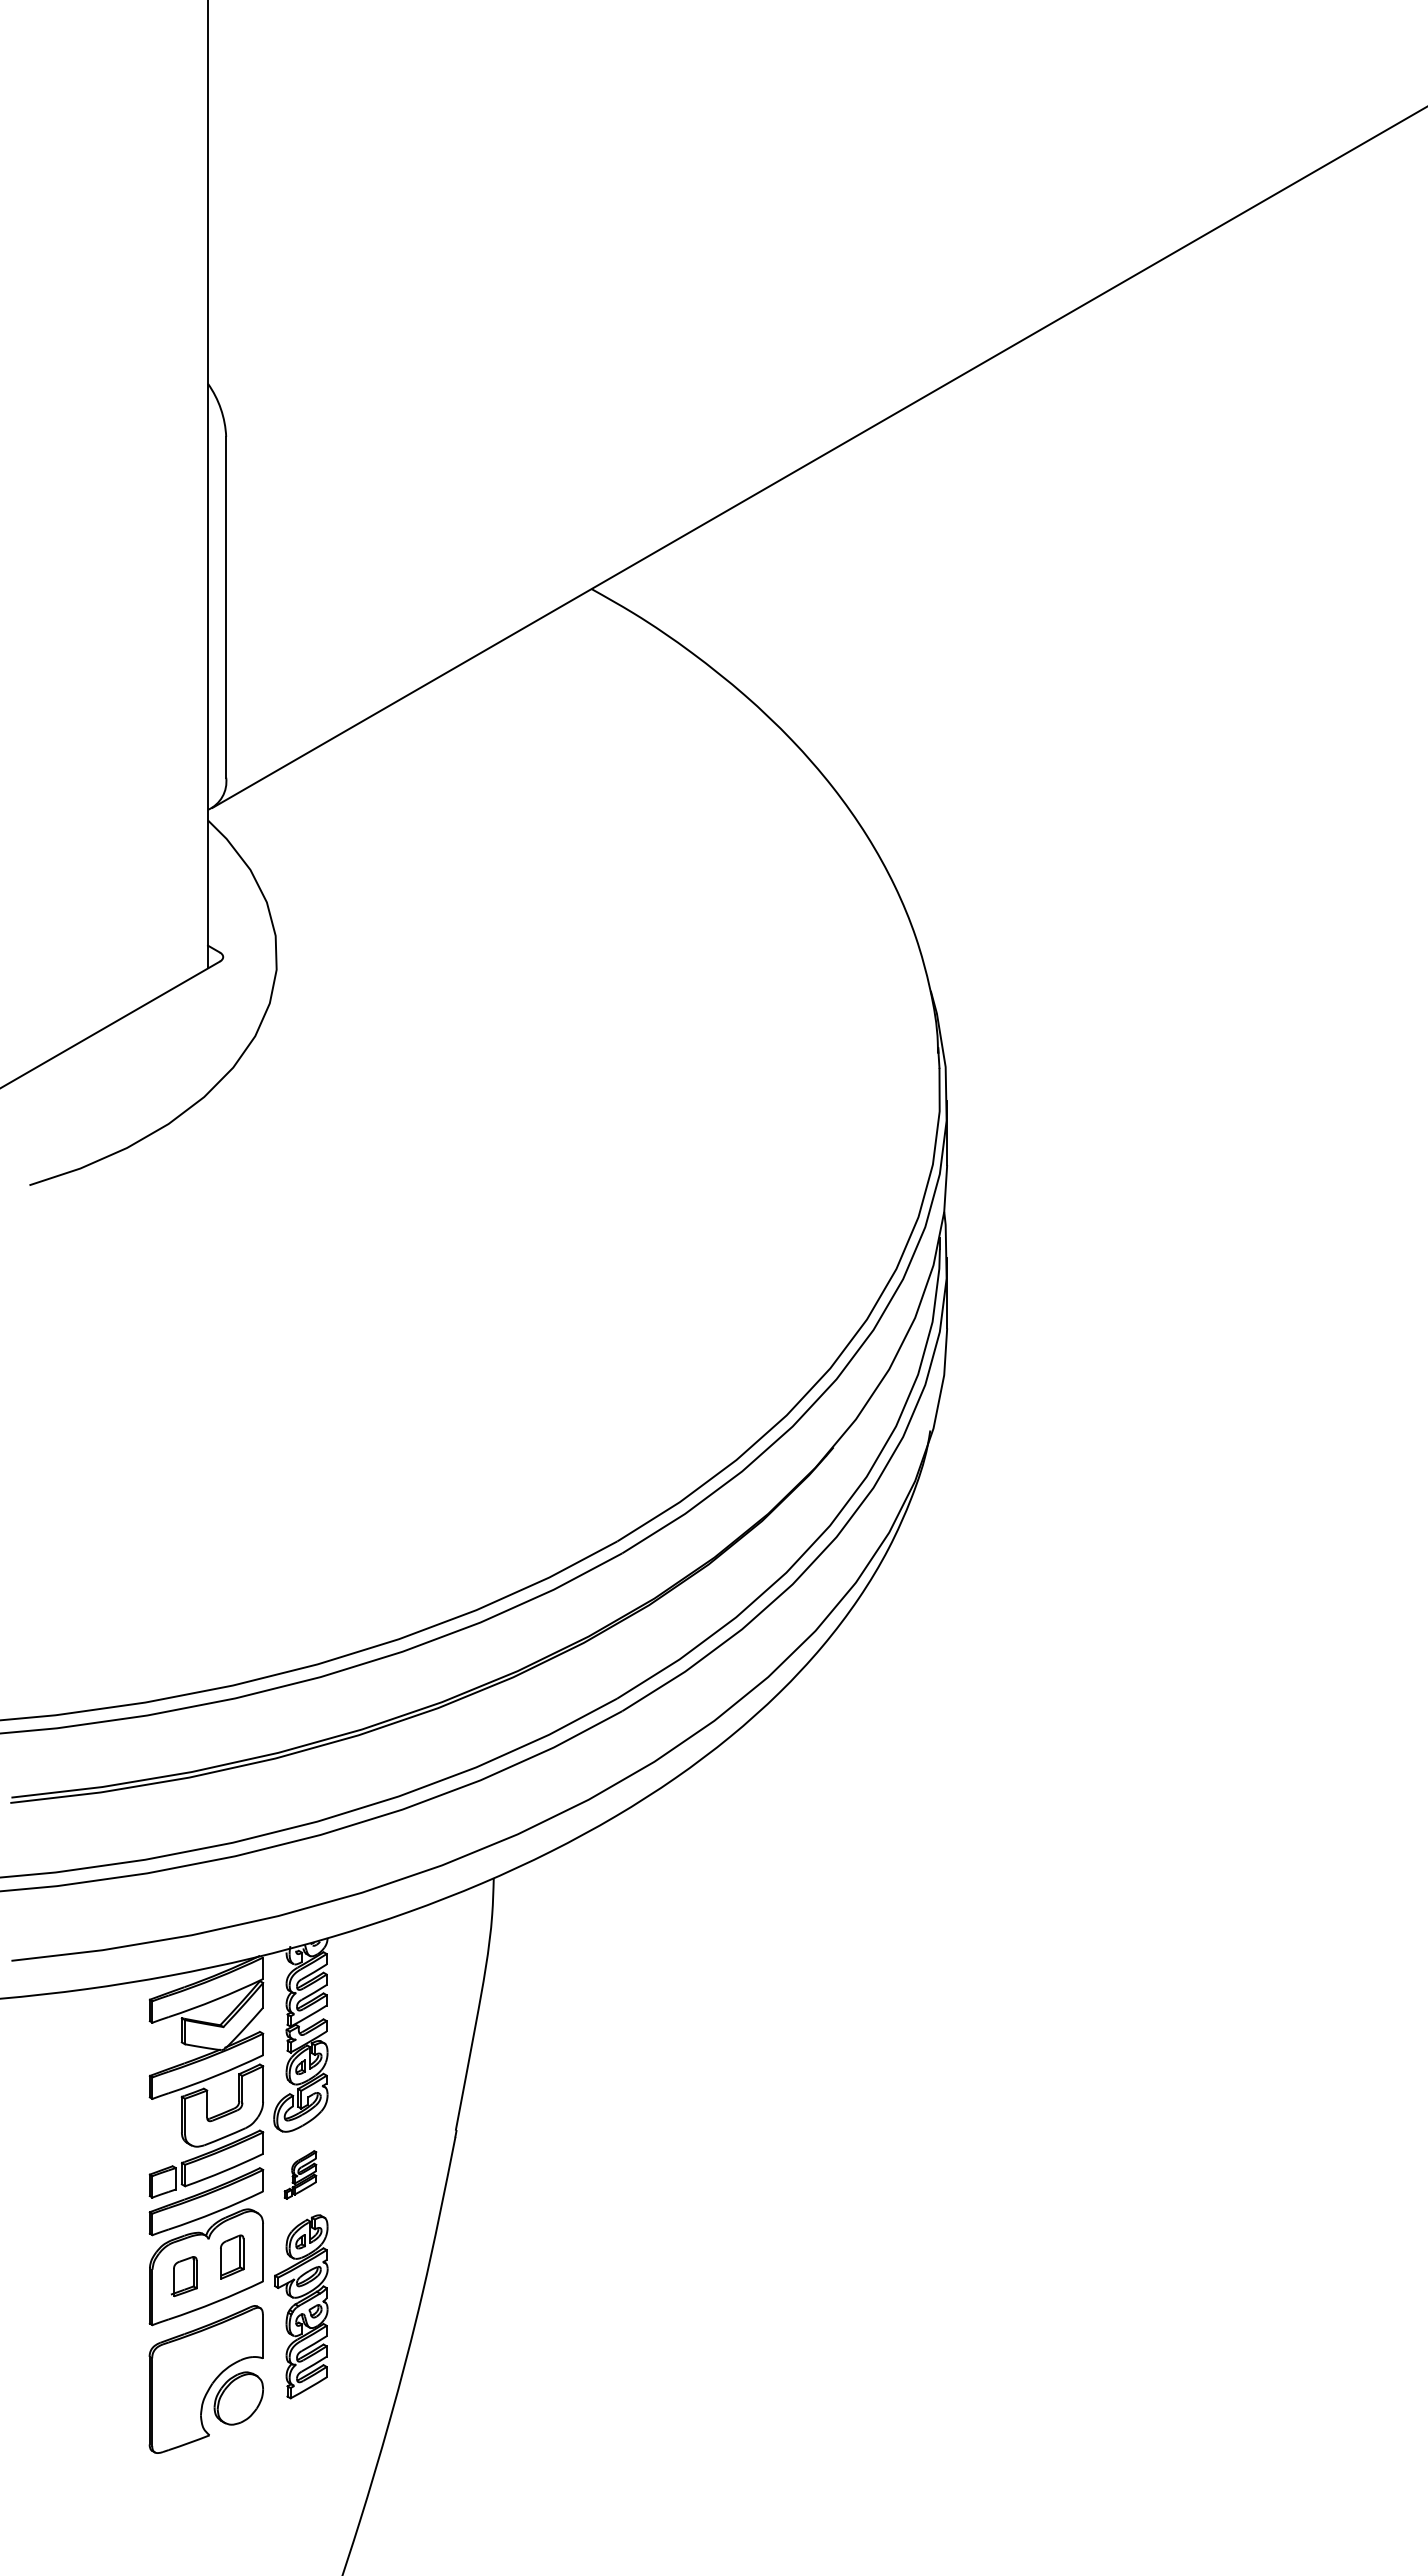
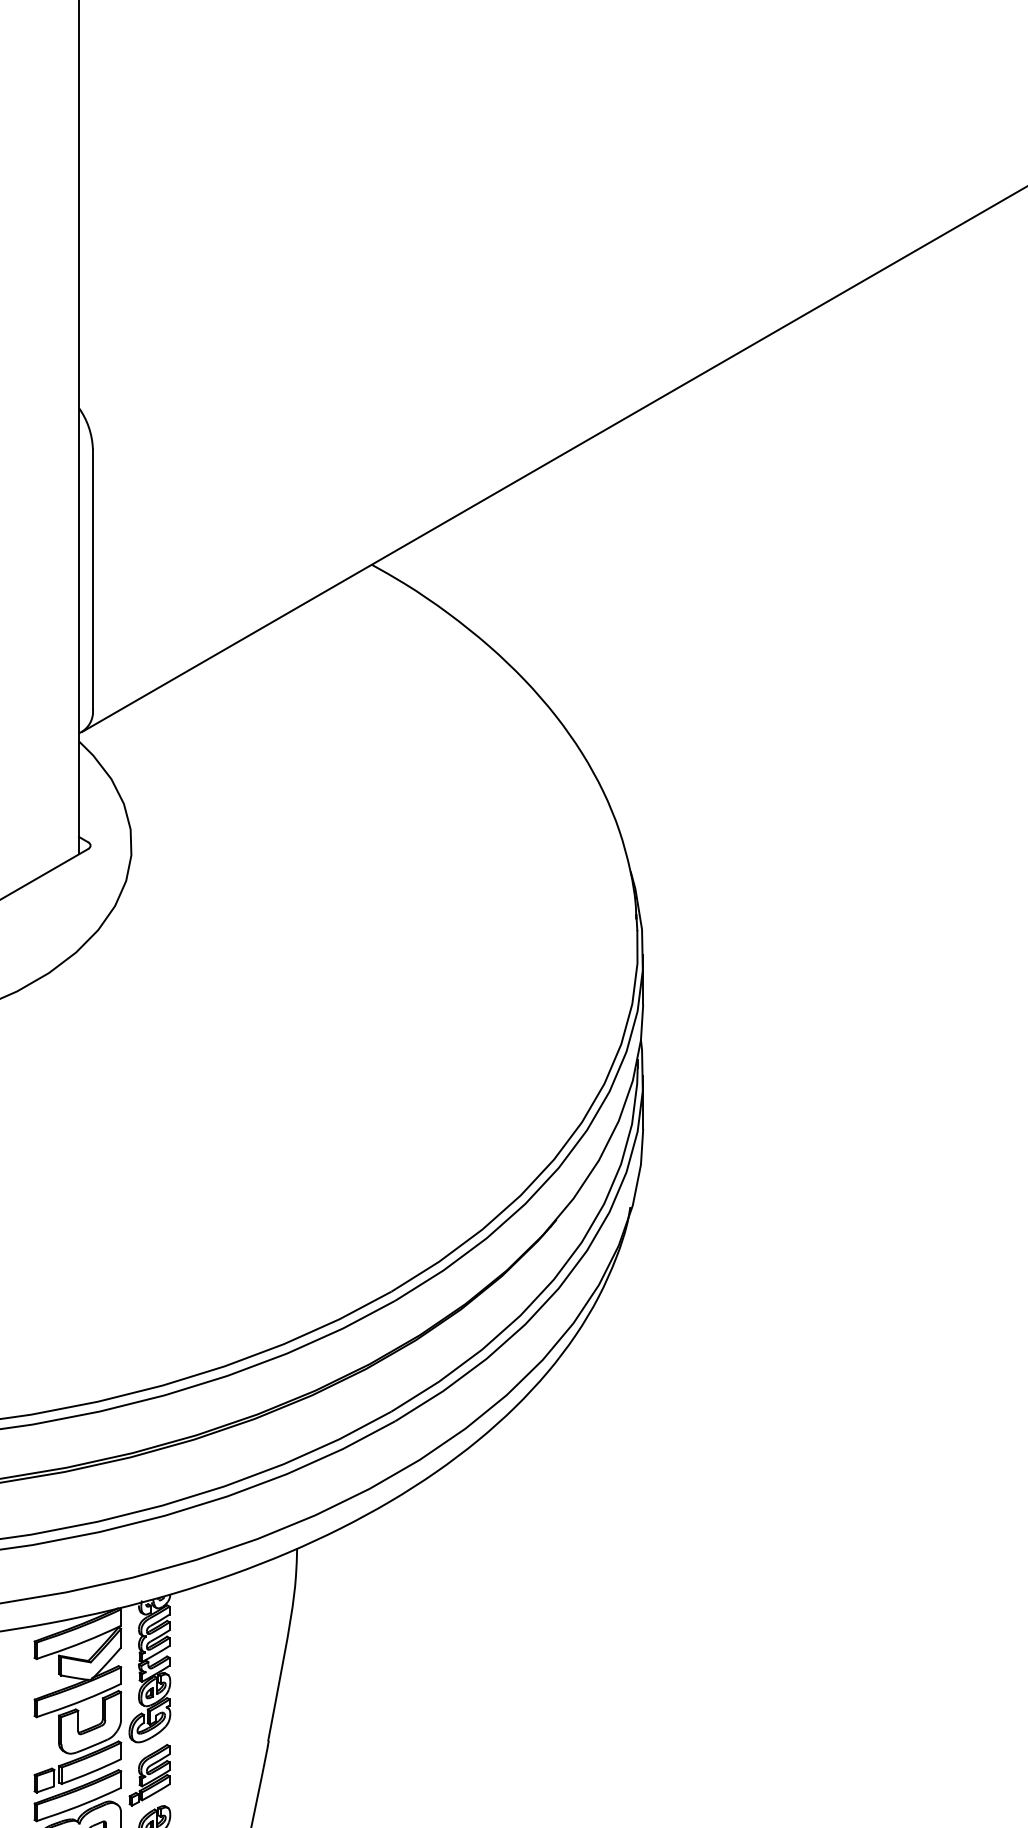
part: (300, 2174) -> (149, 1774), size x1.67

